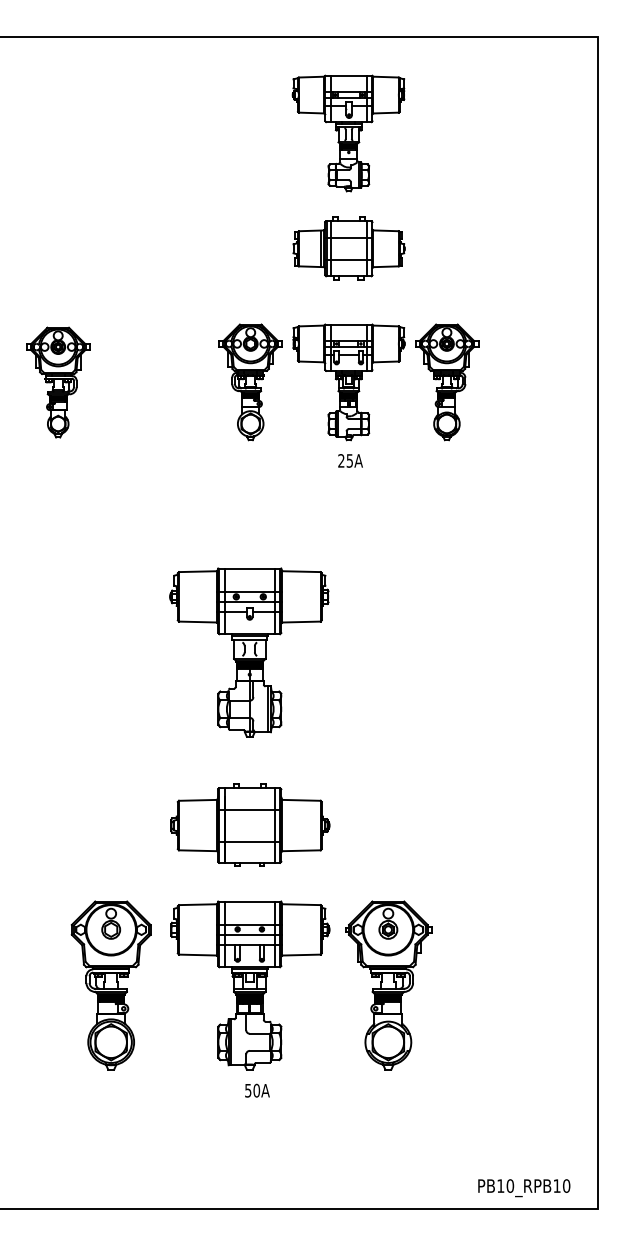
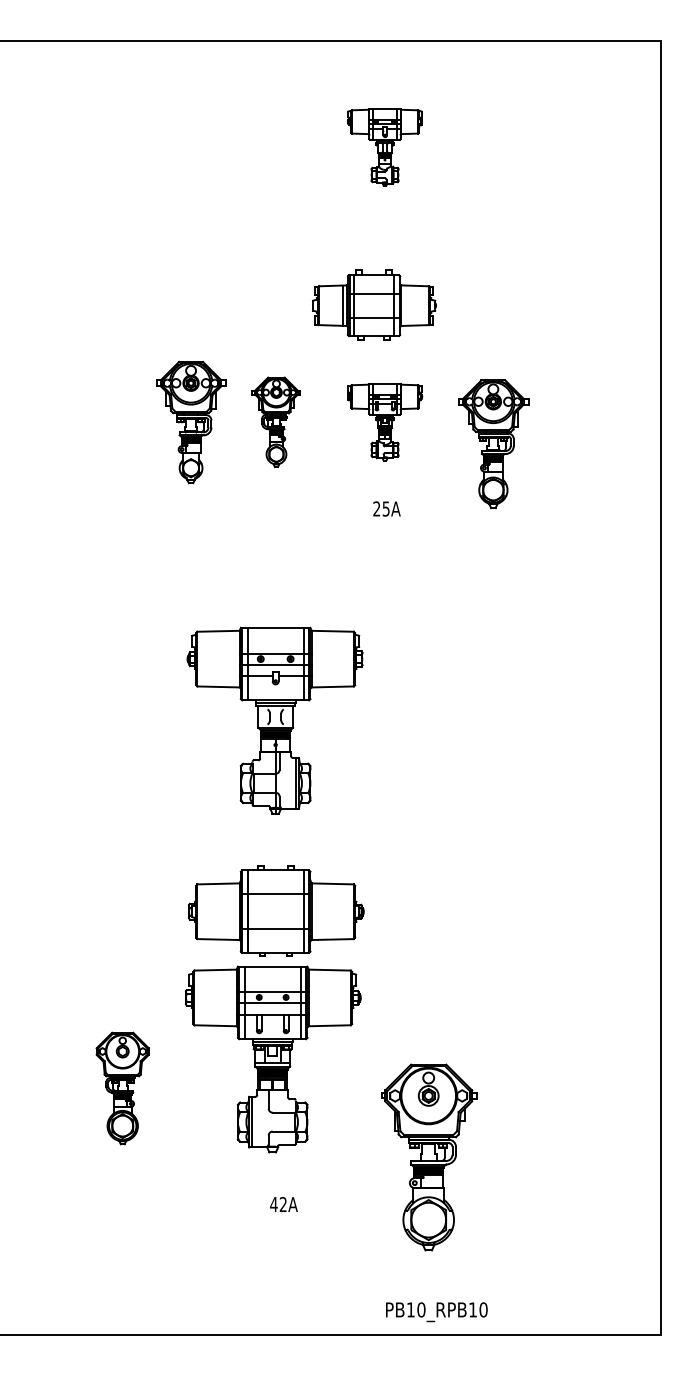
part: (348, 133) -> (384, 147), size x0.6
part: (349, 247) -> (374, 304), moved
part: (447, 381) -> (493, 443), moved
part: (58, 382) -> (191, 422), moved
part: (249, 382) -> (275, 422), size x0.7
part: (348, 382) -> (384, 422), size x0.6
part: (111, 985) -> (122, 1088), size x0.6
part: (250, 985) -> (273, 1059), moved
part: (389, 985) -> (429, 1157), moved
text: (252, 1090) -> (278, 1204), 50A -> 42A
text: (523, 1188) -> (436, 1312), moved

